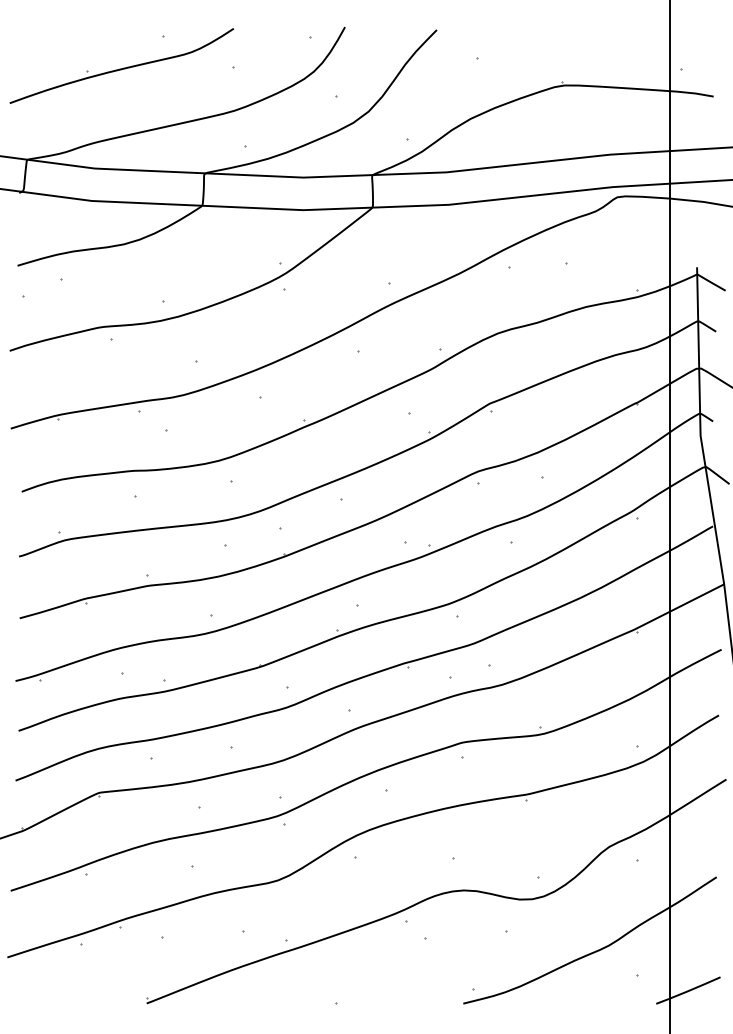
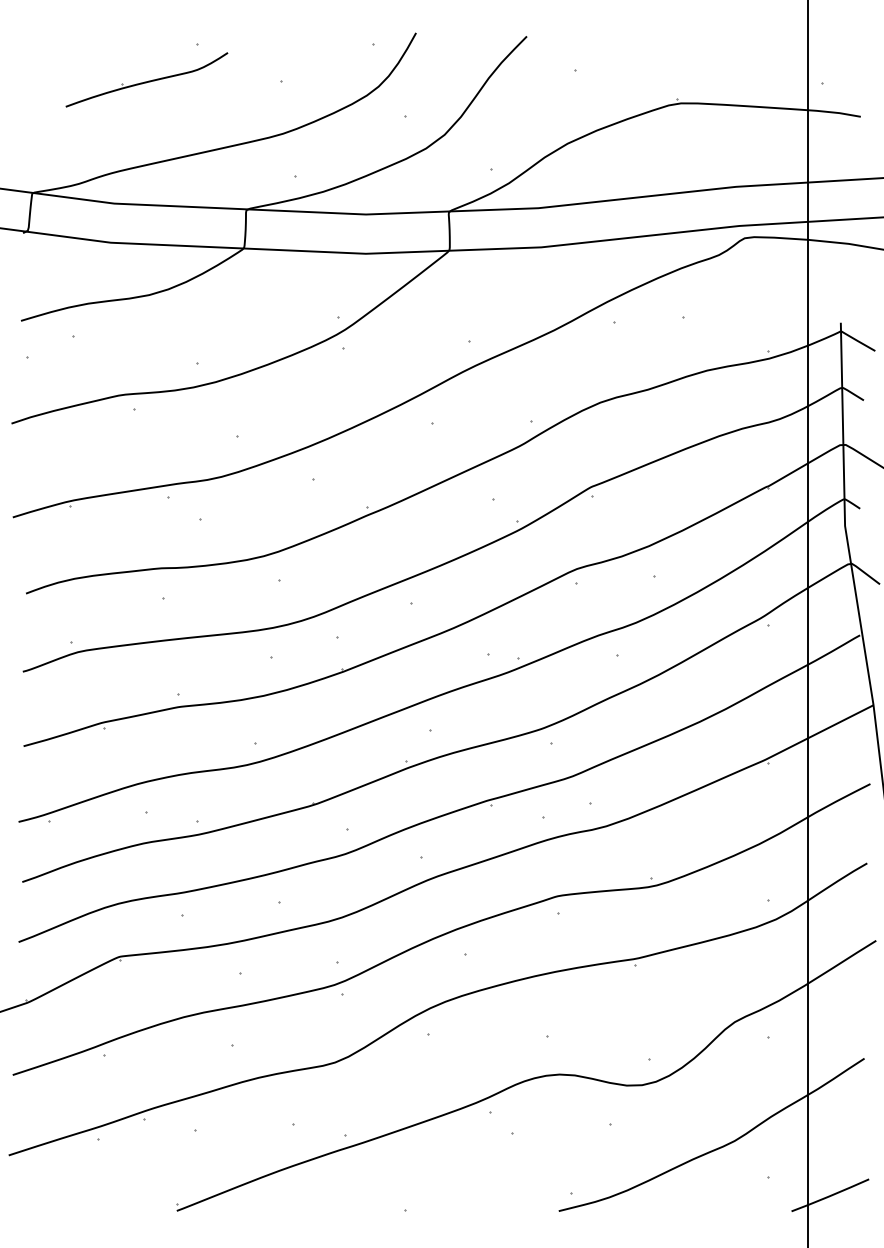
part: (121, 65) -> (146, 79), size x0.6

